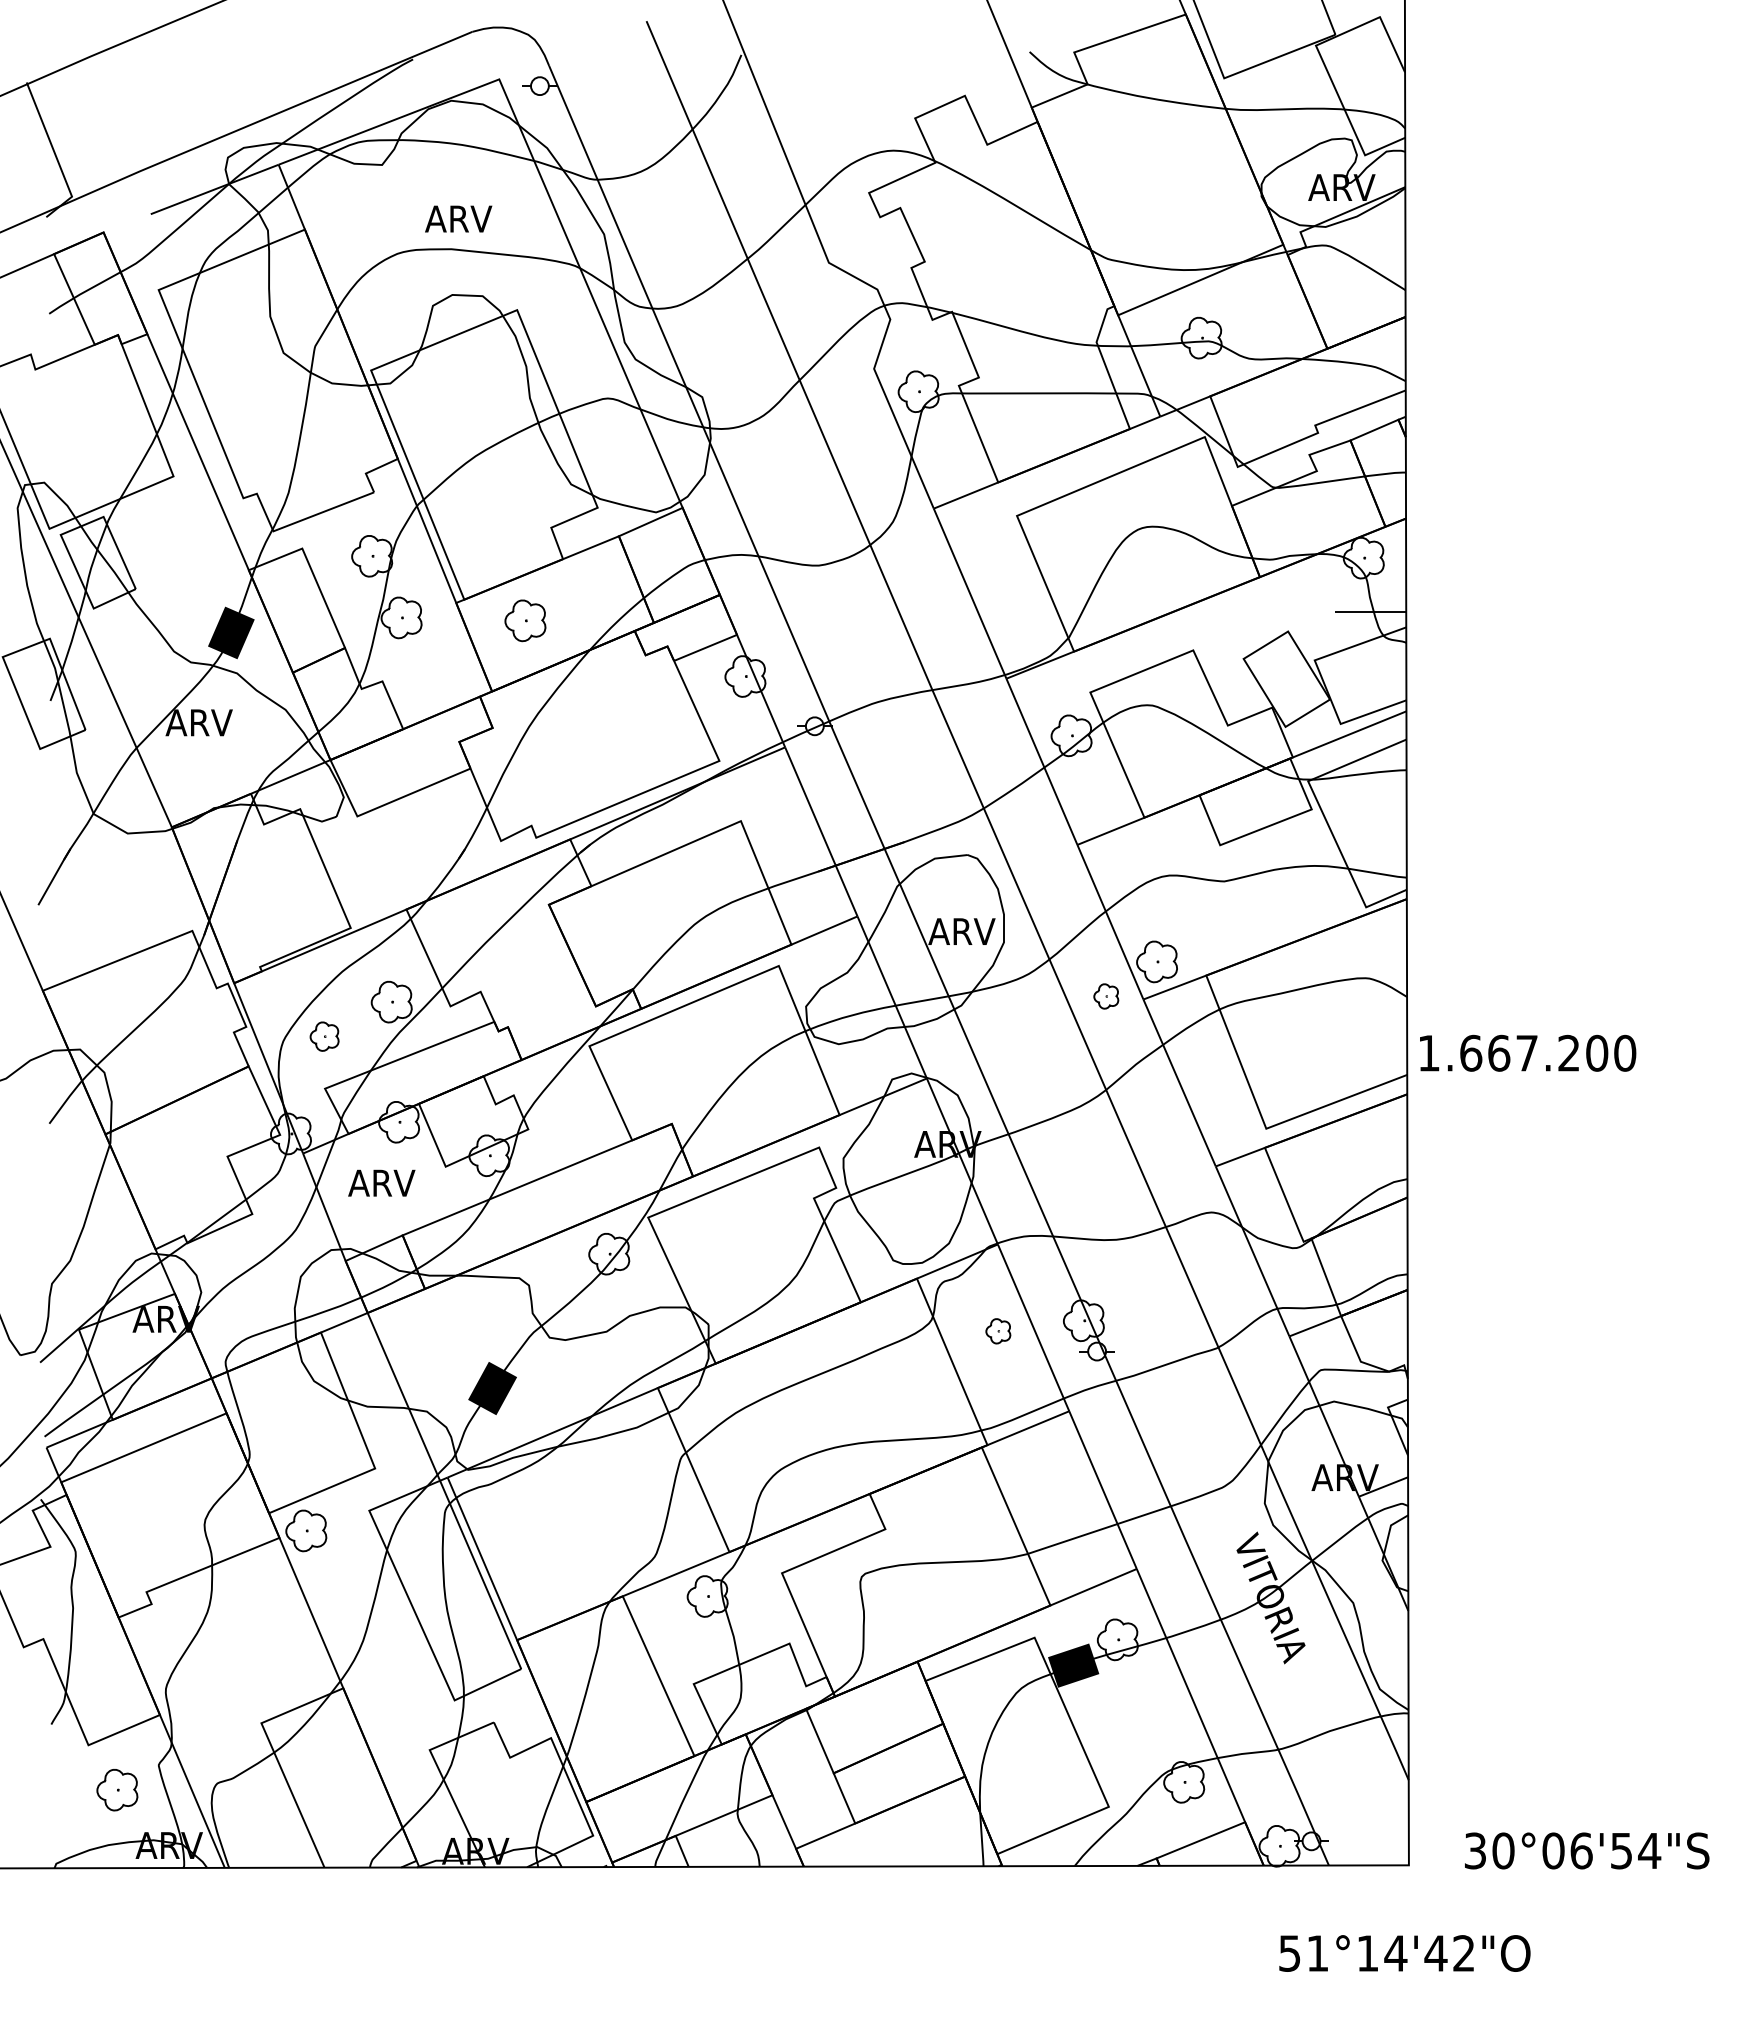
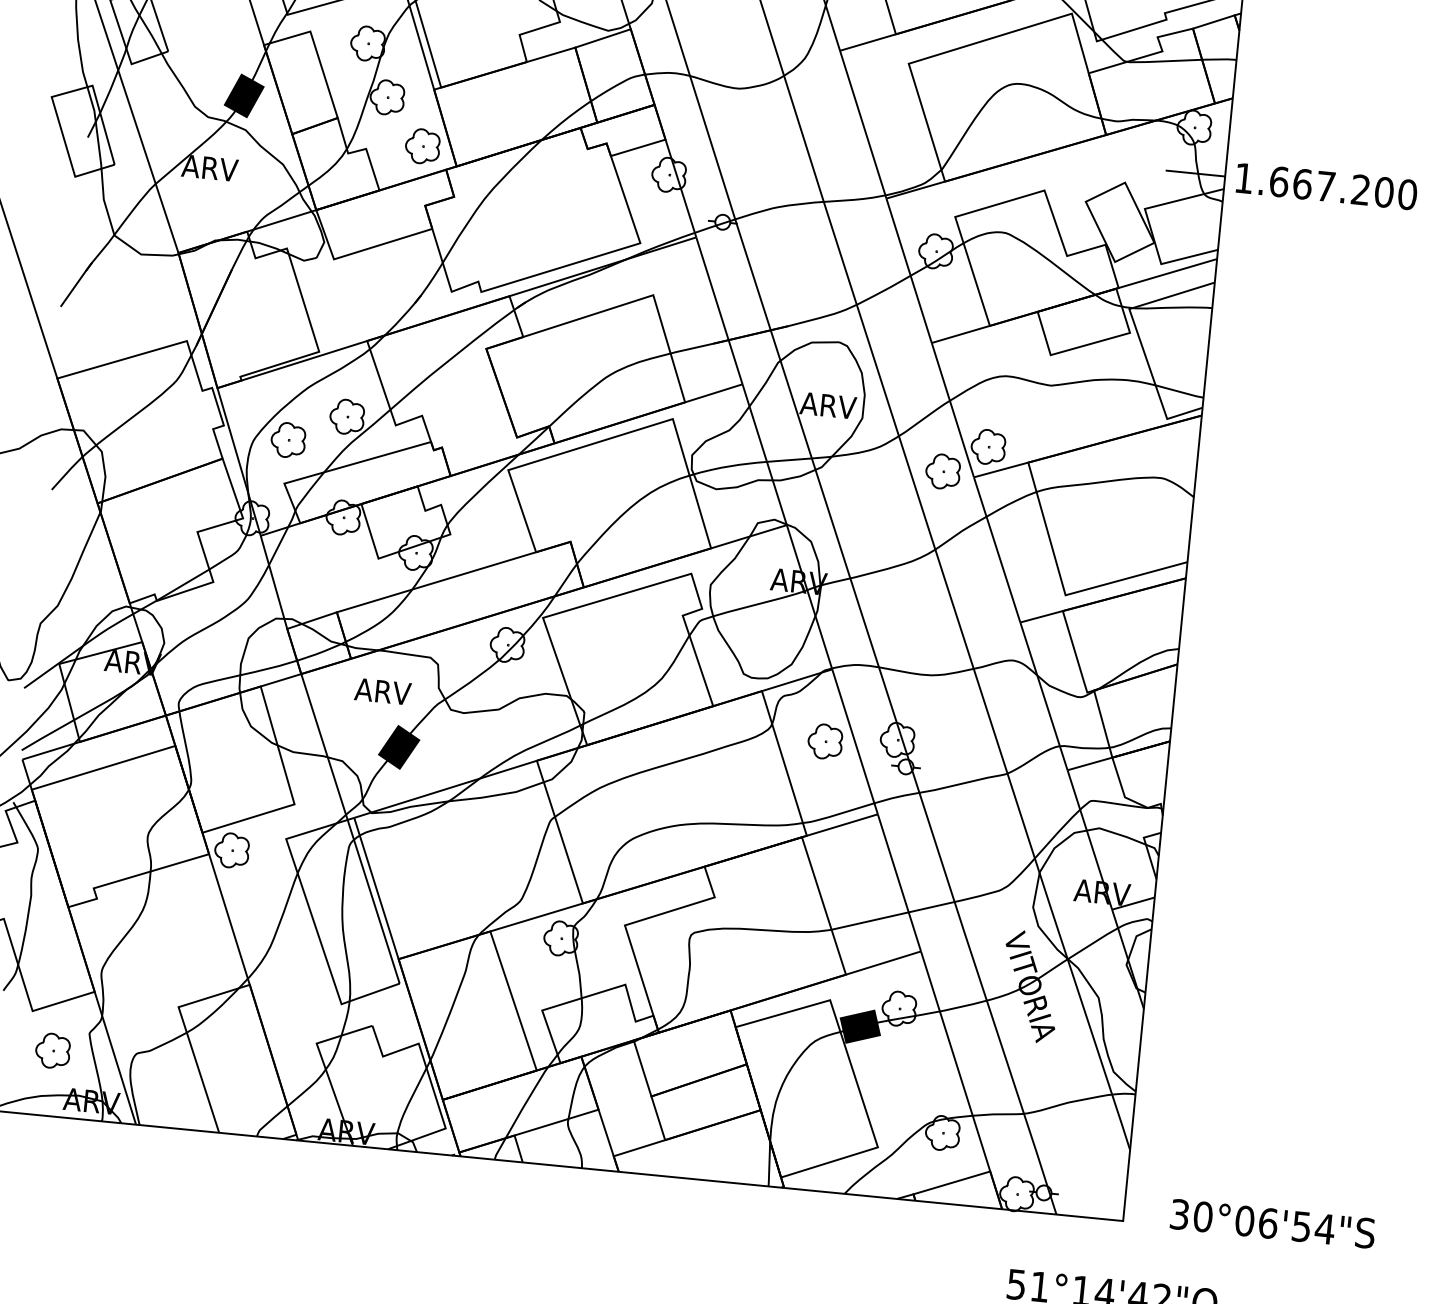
part: (525, 620) -> (422, 146), moved
part: (1106, 996) -> (943, 471), size x1.67
part: (324, 1036) -> (288, 440), size x1.43
text: (1528, 1052) -> (1327, 185), moved
text: (381, 1182) -> (382, 691), moved
part: (998, 1331) -> (825, 741), size x1.67

